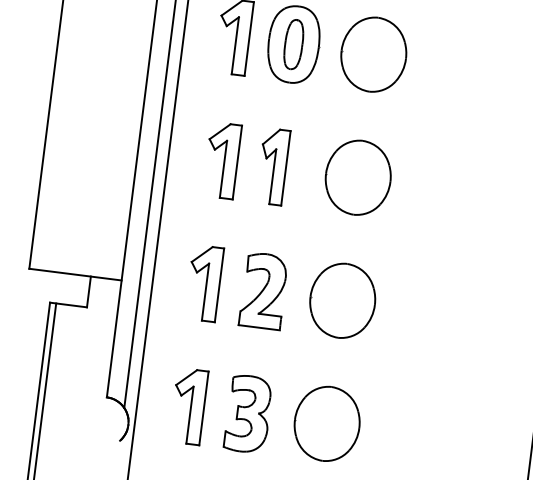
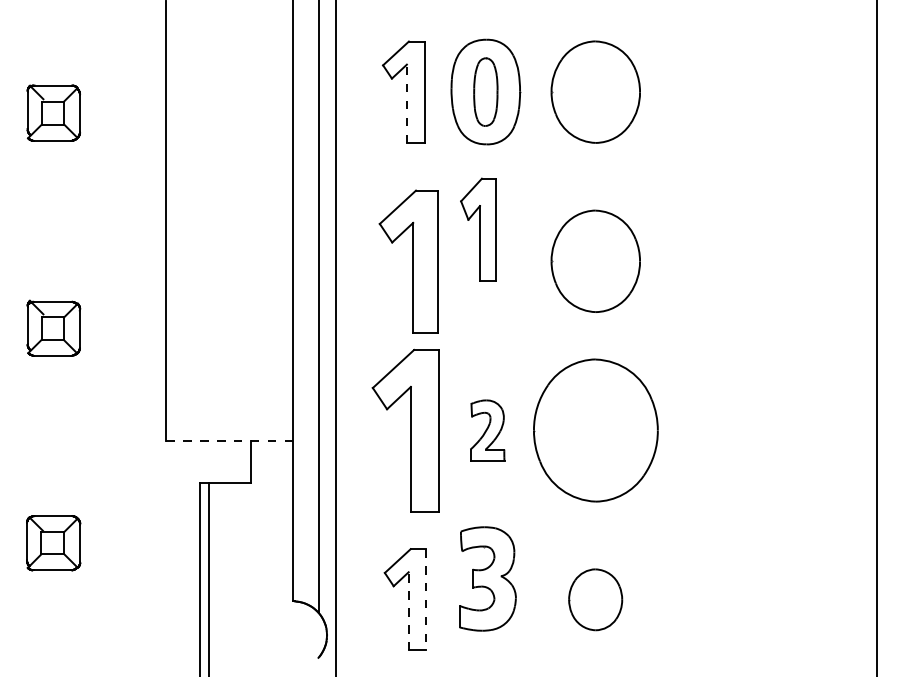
line: (235, 45) -> (406, 103), solid -> dashed
part: (222, 159) -> (408, 260), size x1.4
part: (273, 166) -> (478, 229), moved
line: (76, 274) -> (230, 440), solid -> dashed
part: (203, 282) -> (404, 429), size x1.6
part: (263, 290) -> (487, 430), size x0.6
part: (342, 300) -> (595, 430), size x1.4
line: (204, 408) -> (426, 599), solid -> dashed
part: (248, 413) -> (487, 578), moved
line: (189, 414) -> (408, 610), solid -> dashed
part: (326, 423) -> (595, 599), size x0.6

